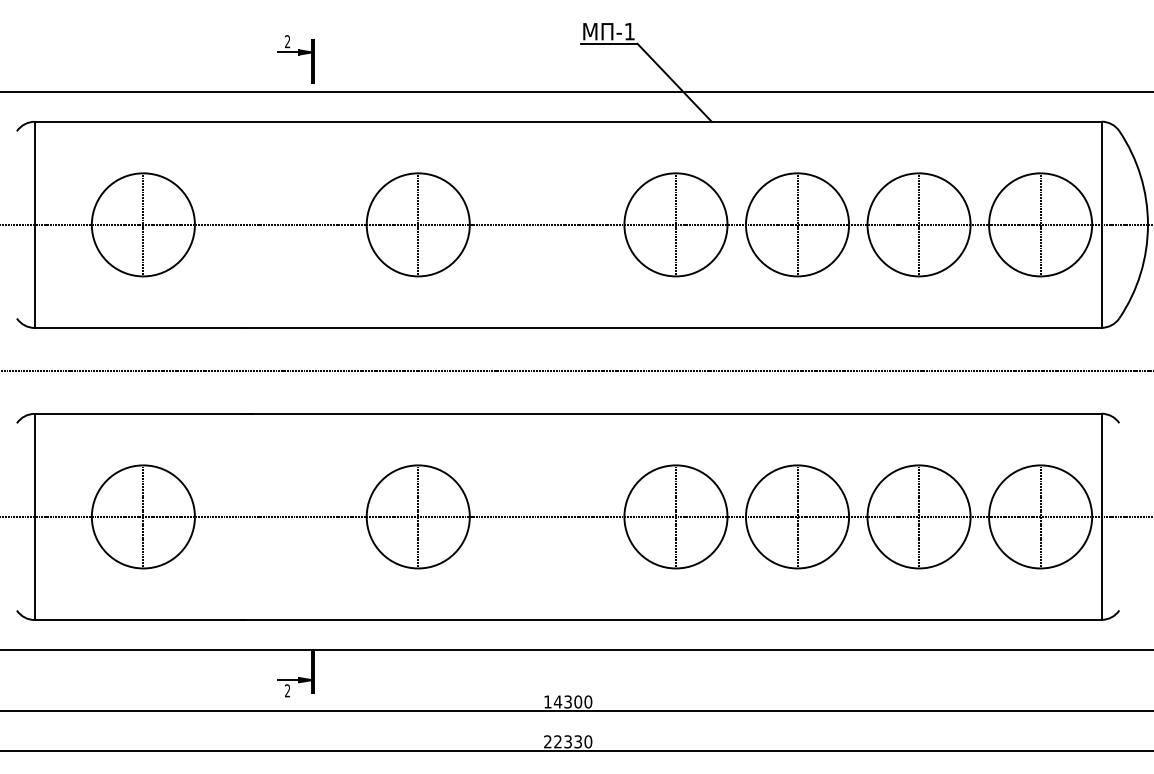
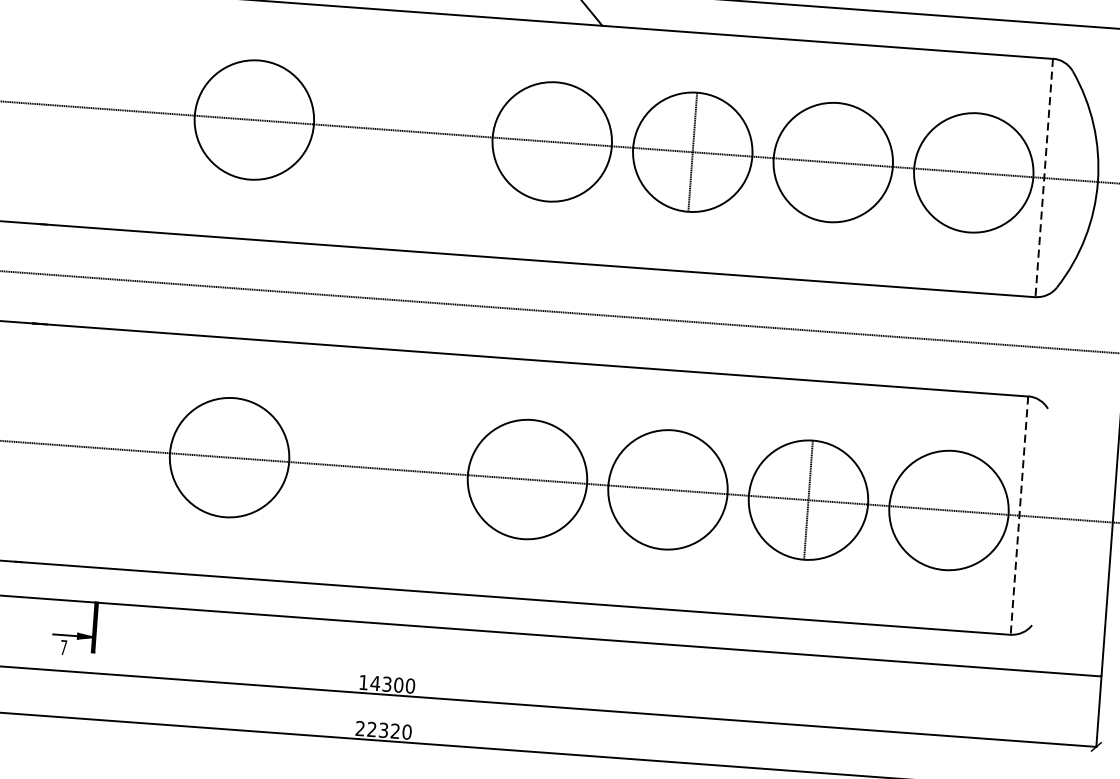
line: (418, 224) -> (254, 119), removed
line: (675, 224) -> (551, 141), removed
line: (919, 224) -> (833, 162), removed
line: (1040, 224) -> (973, 172), removed
line: (1101, 225) -> (1044, 178), solid -> dashed
line: (418, 516) -> (229, 457), removed
line: (675, 516) -> (526, 479), removed
line: (797, 516) -> (667, 489), removed
line: (1040, 516) -> (948, 509), removed
line: (1101, 517) -> (1019, 516), solid -> dashed
text: (287, 690) -> (63, 647), 2 -> 7
text: (577, 741) -> (394, 730), 22330 -> 22320

